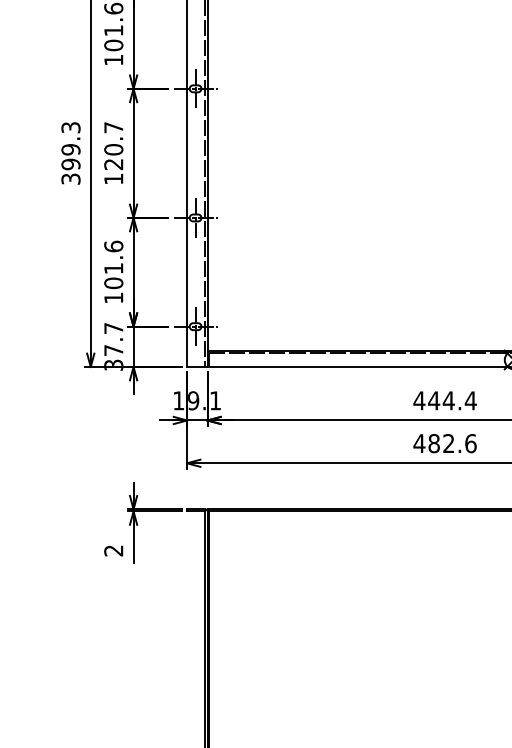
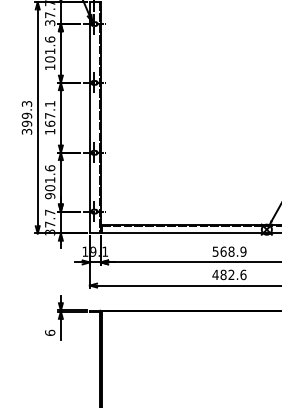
text: (114, 145) -> (50, 113), 120.7 -> 167.1
text: (114, 298) -> (50, 196), 101.6 -> 901.6
text: (445, 400) -> (229, 251), 444.4 -> 568.9
text: (114, 549) -> (50, 332), 2 -> 6

